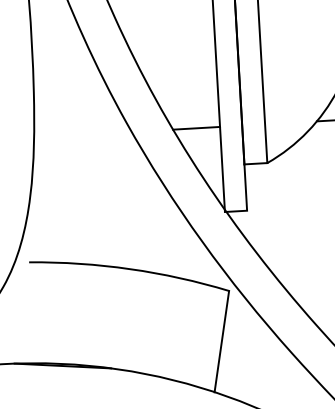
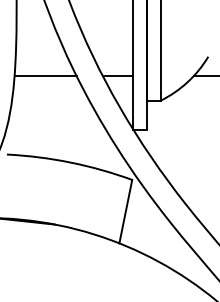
line: (82, 134) -> (45, 75), added

